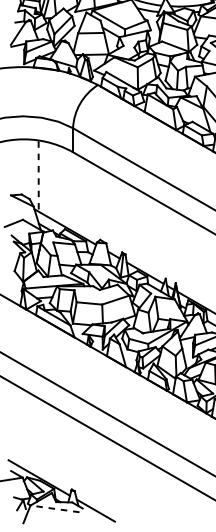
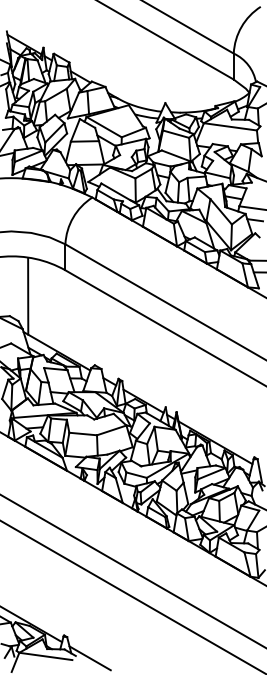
line: (38, 177) -> (28, 297), dashed -> solid
line: (54, 508) -> (45, 656), dashed -> solid

